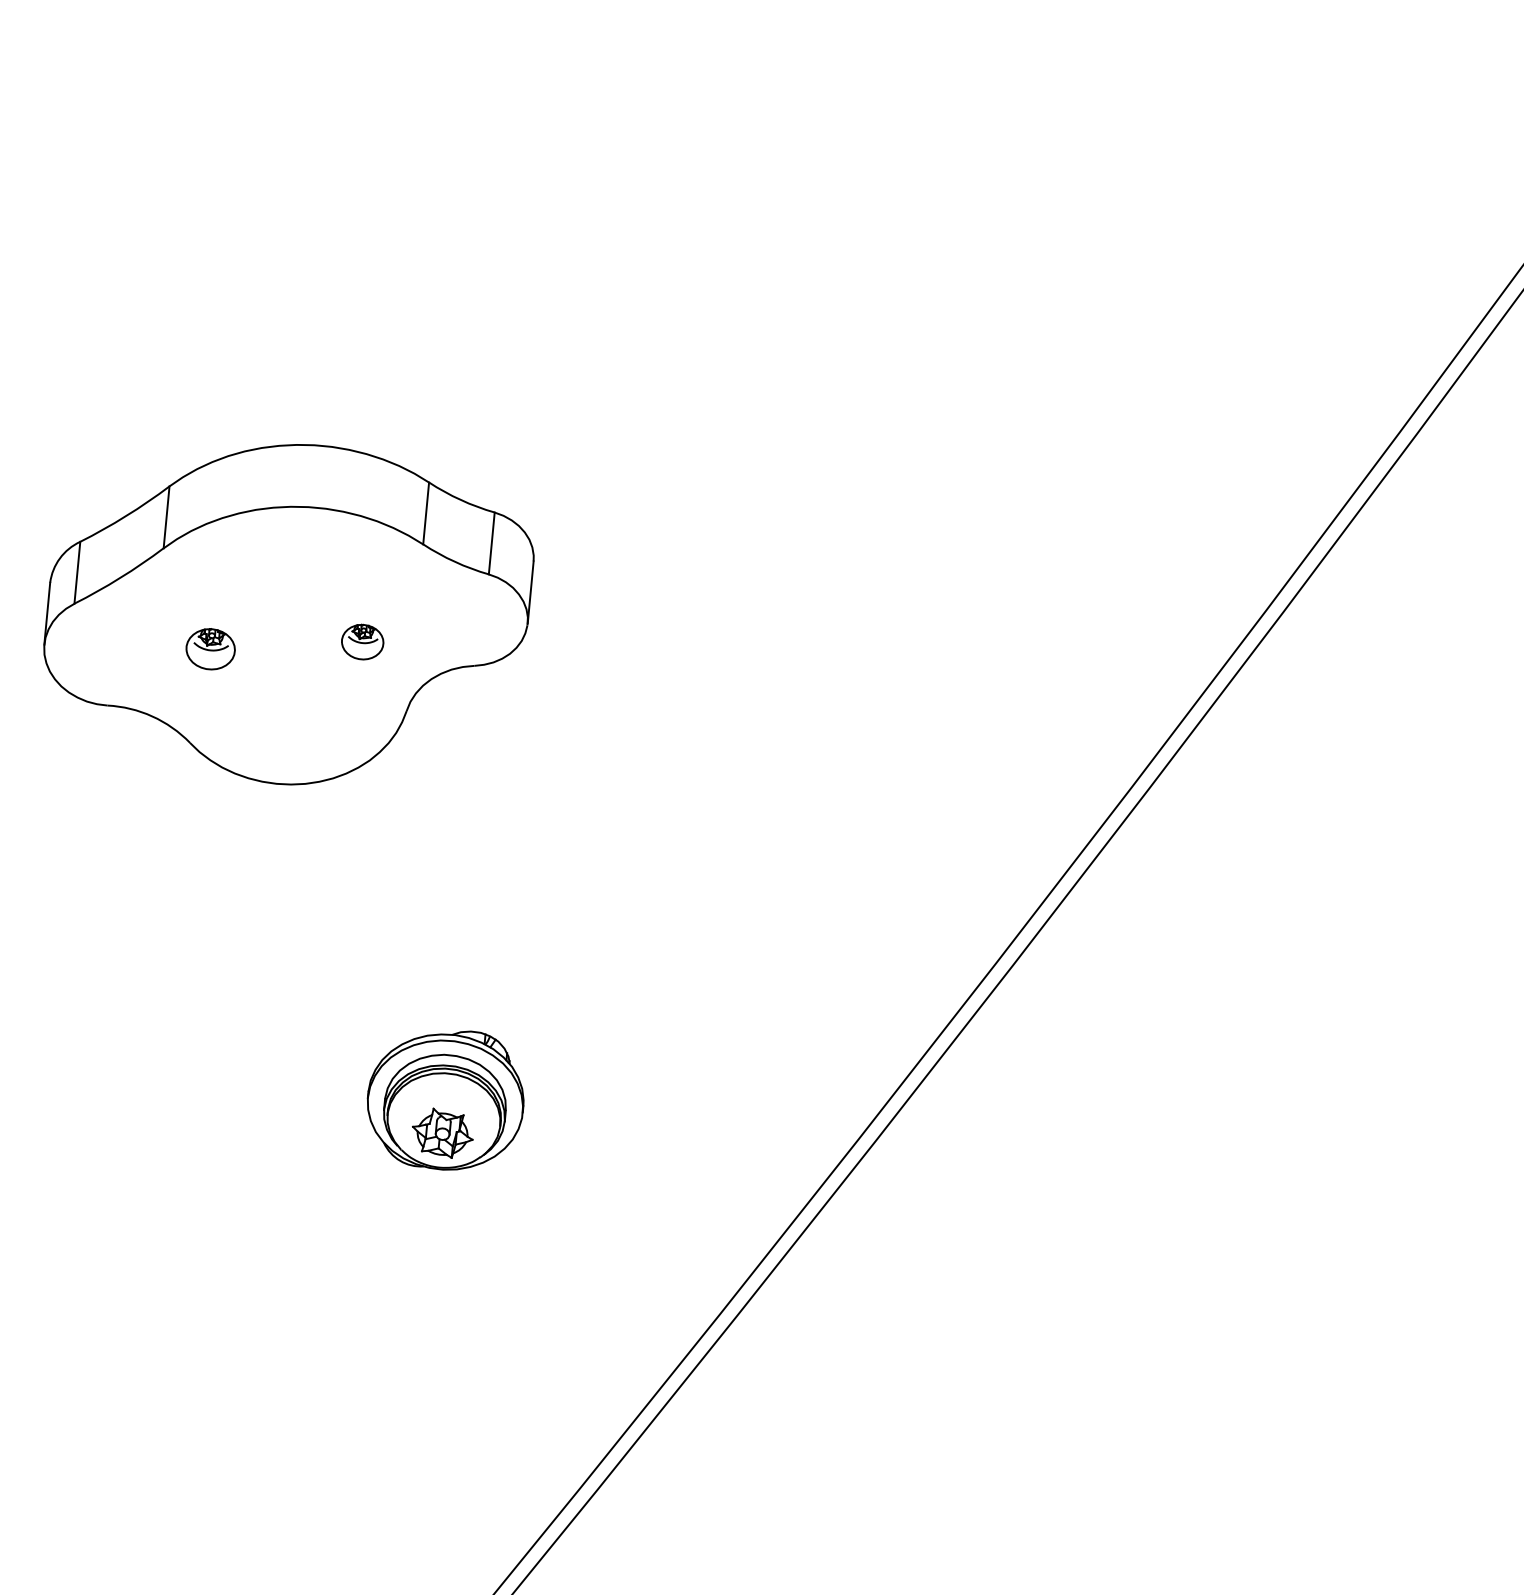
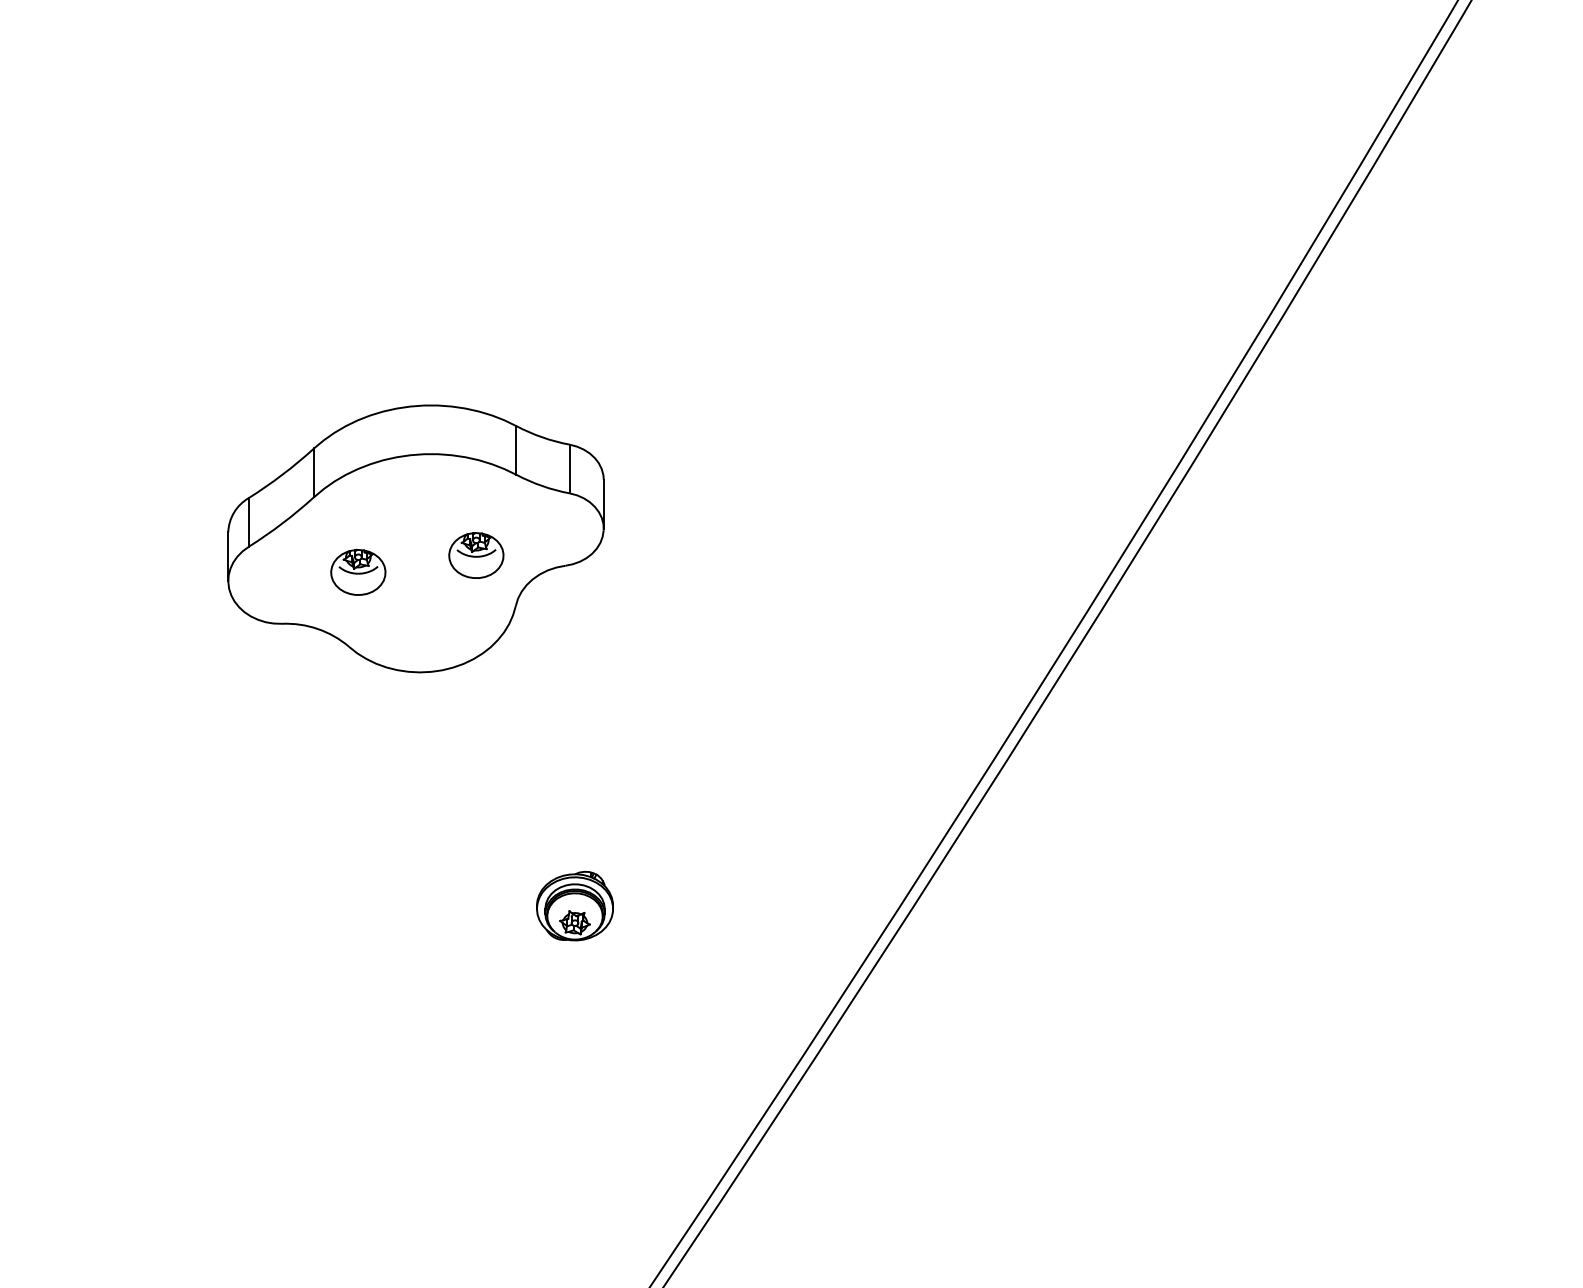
part: (362, 642) -> (476, 555), size x1.67
part: (210, 648) -> (358, 571), size x1.43
part: (445, 1098) -> (574, 905), size x0.62

